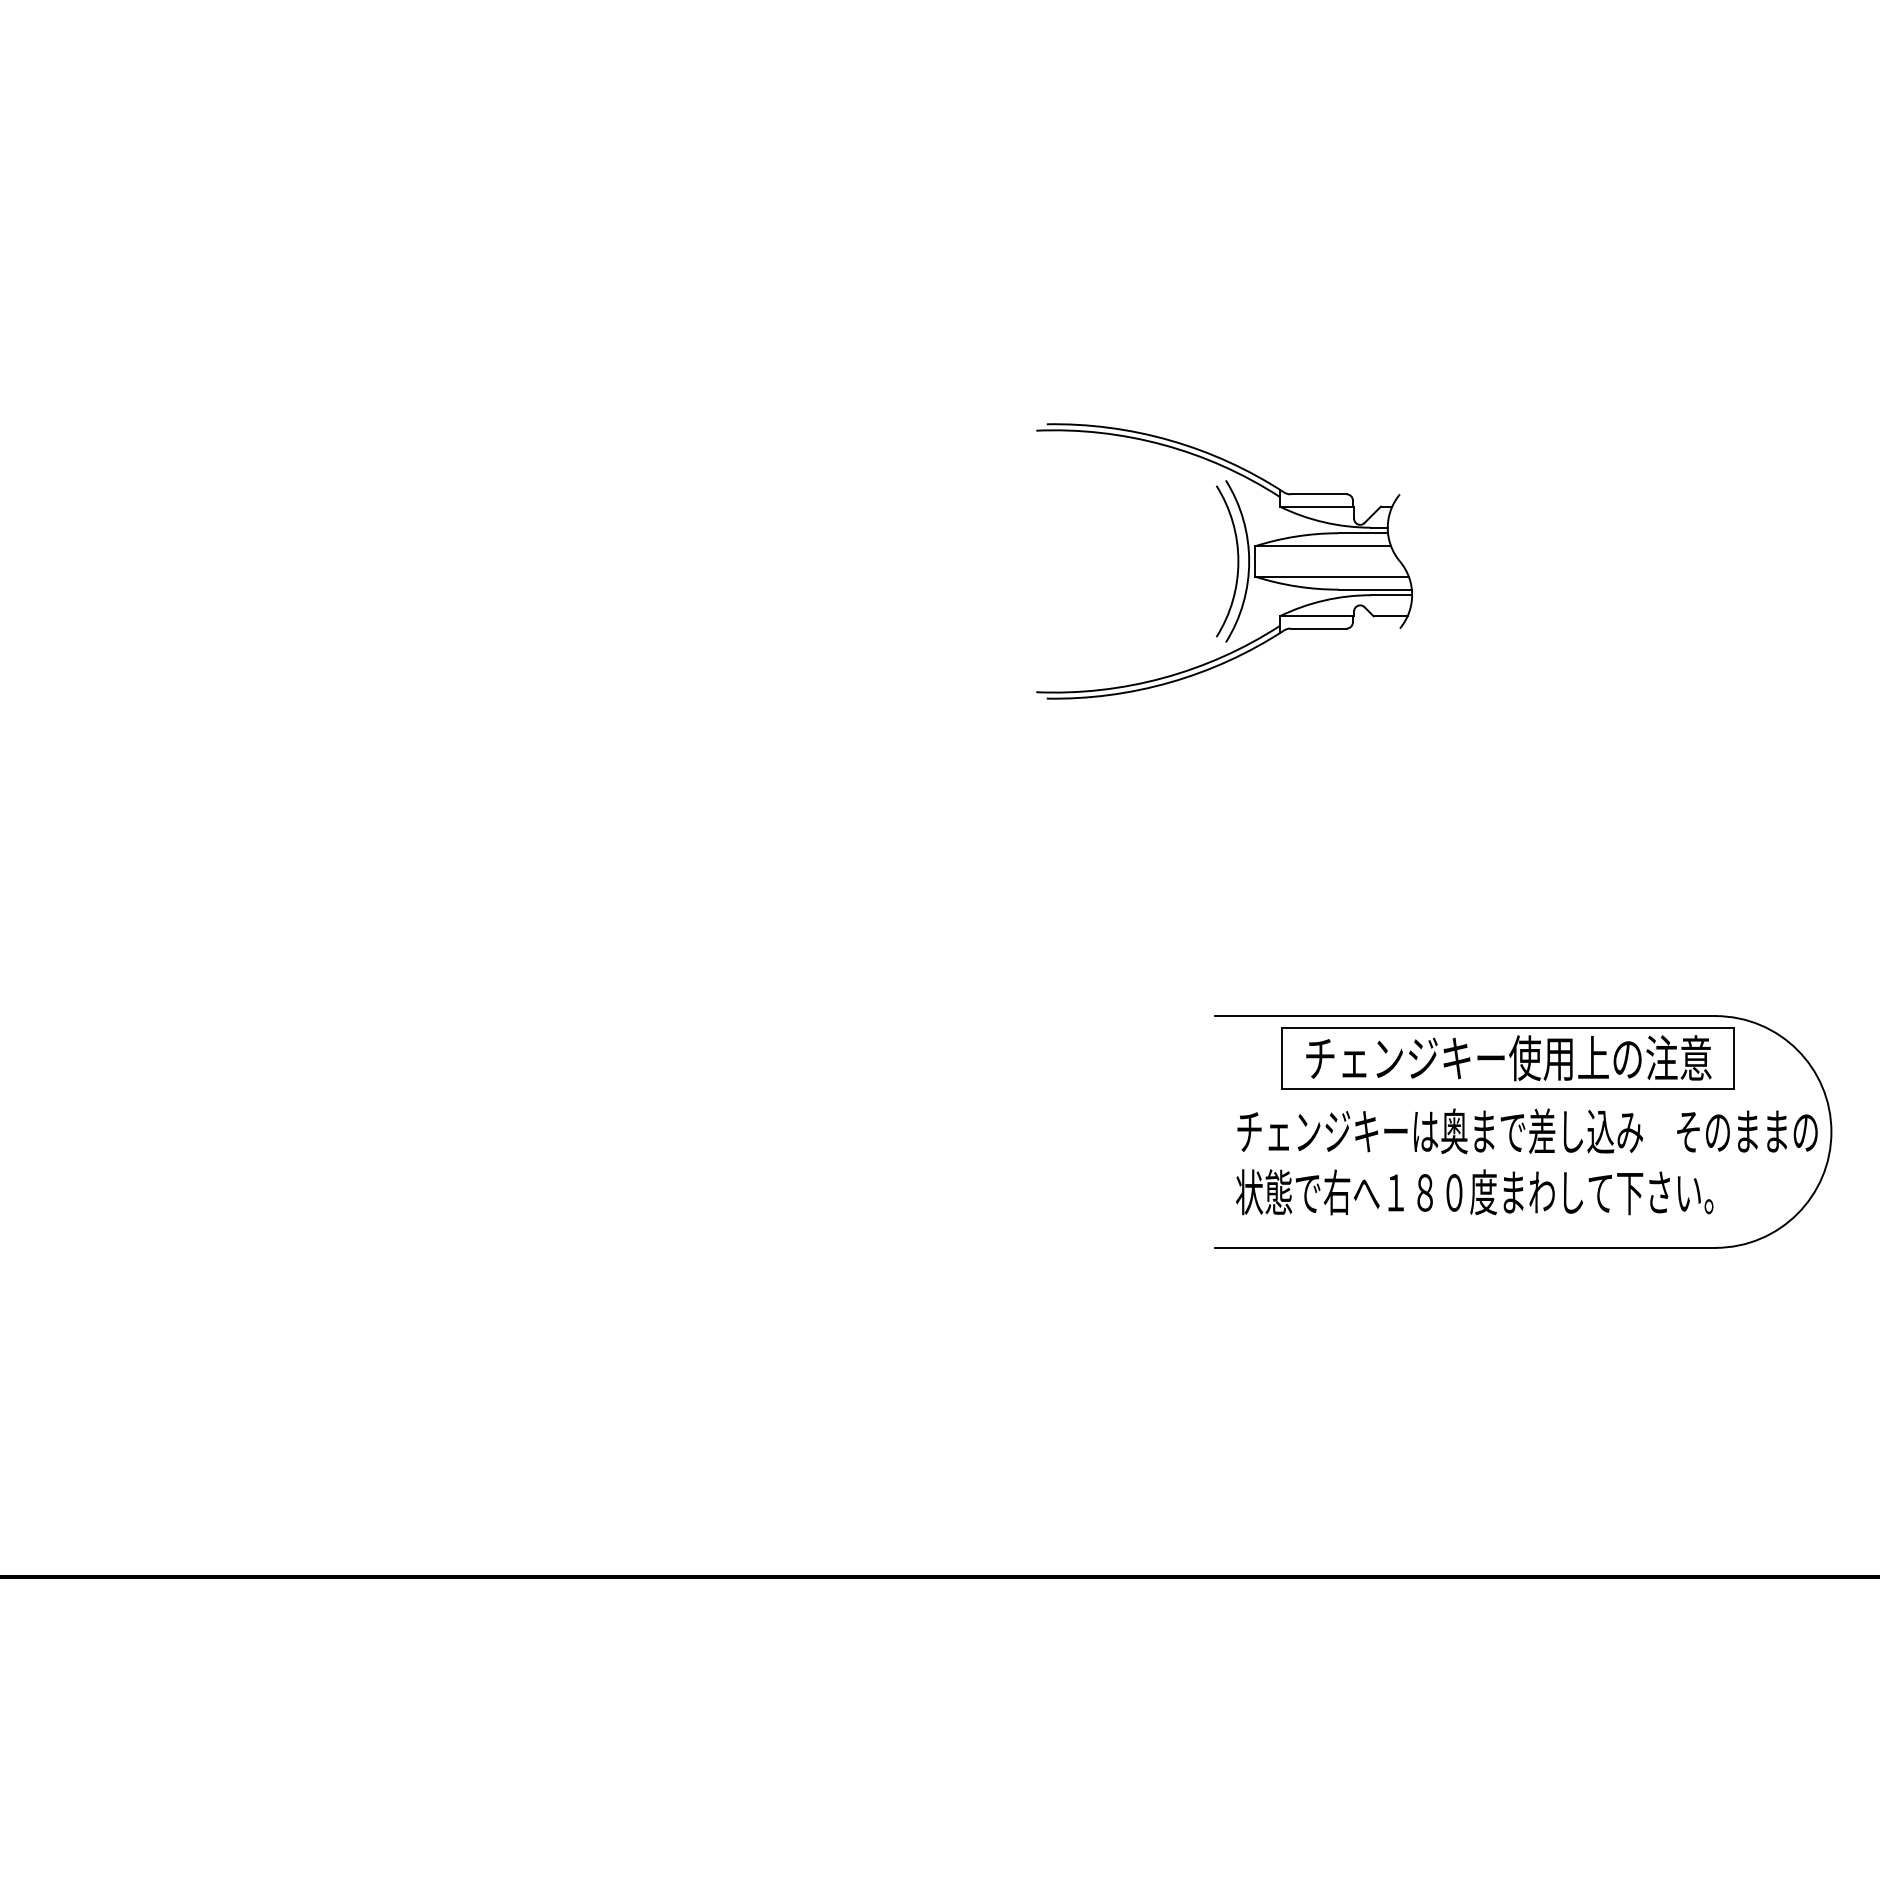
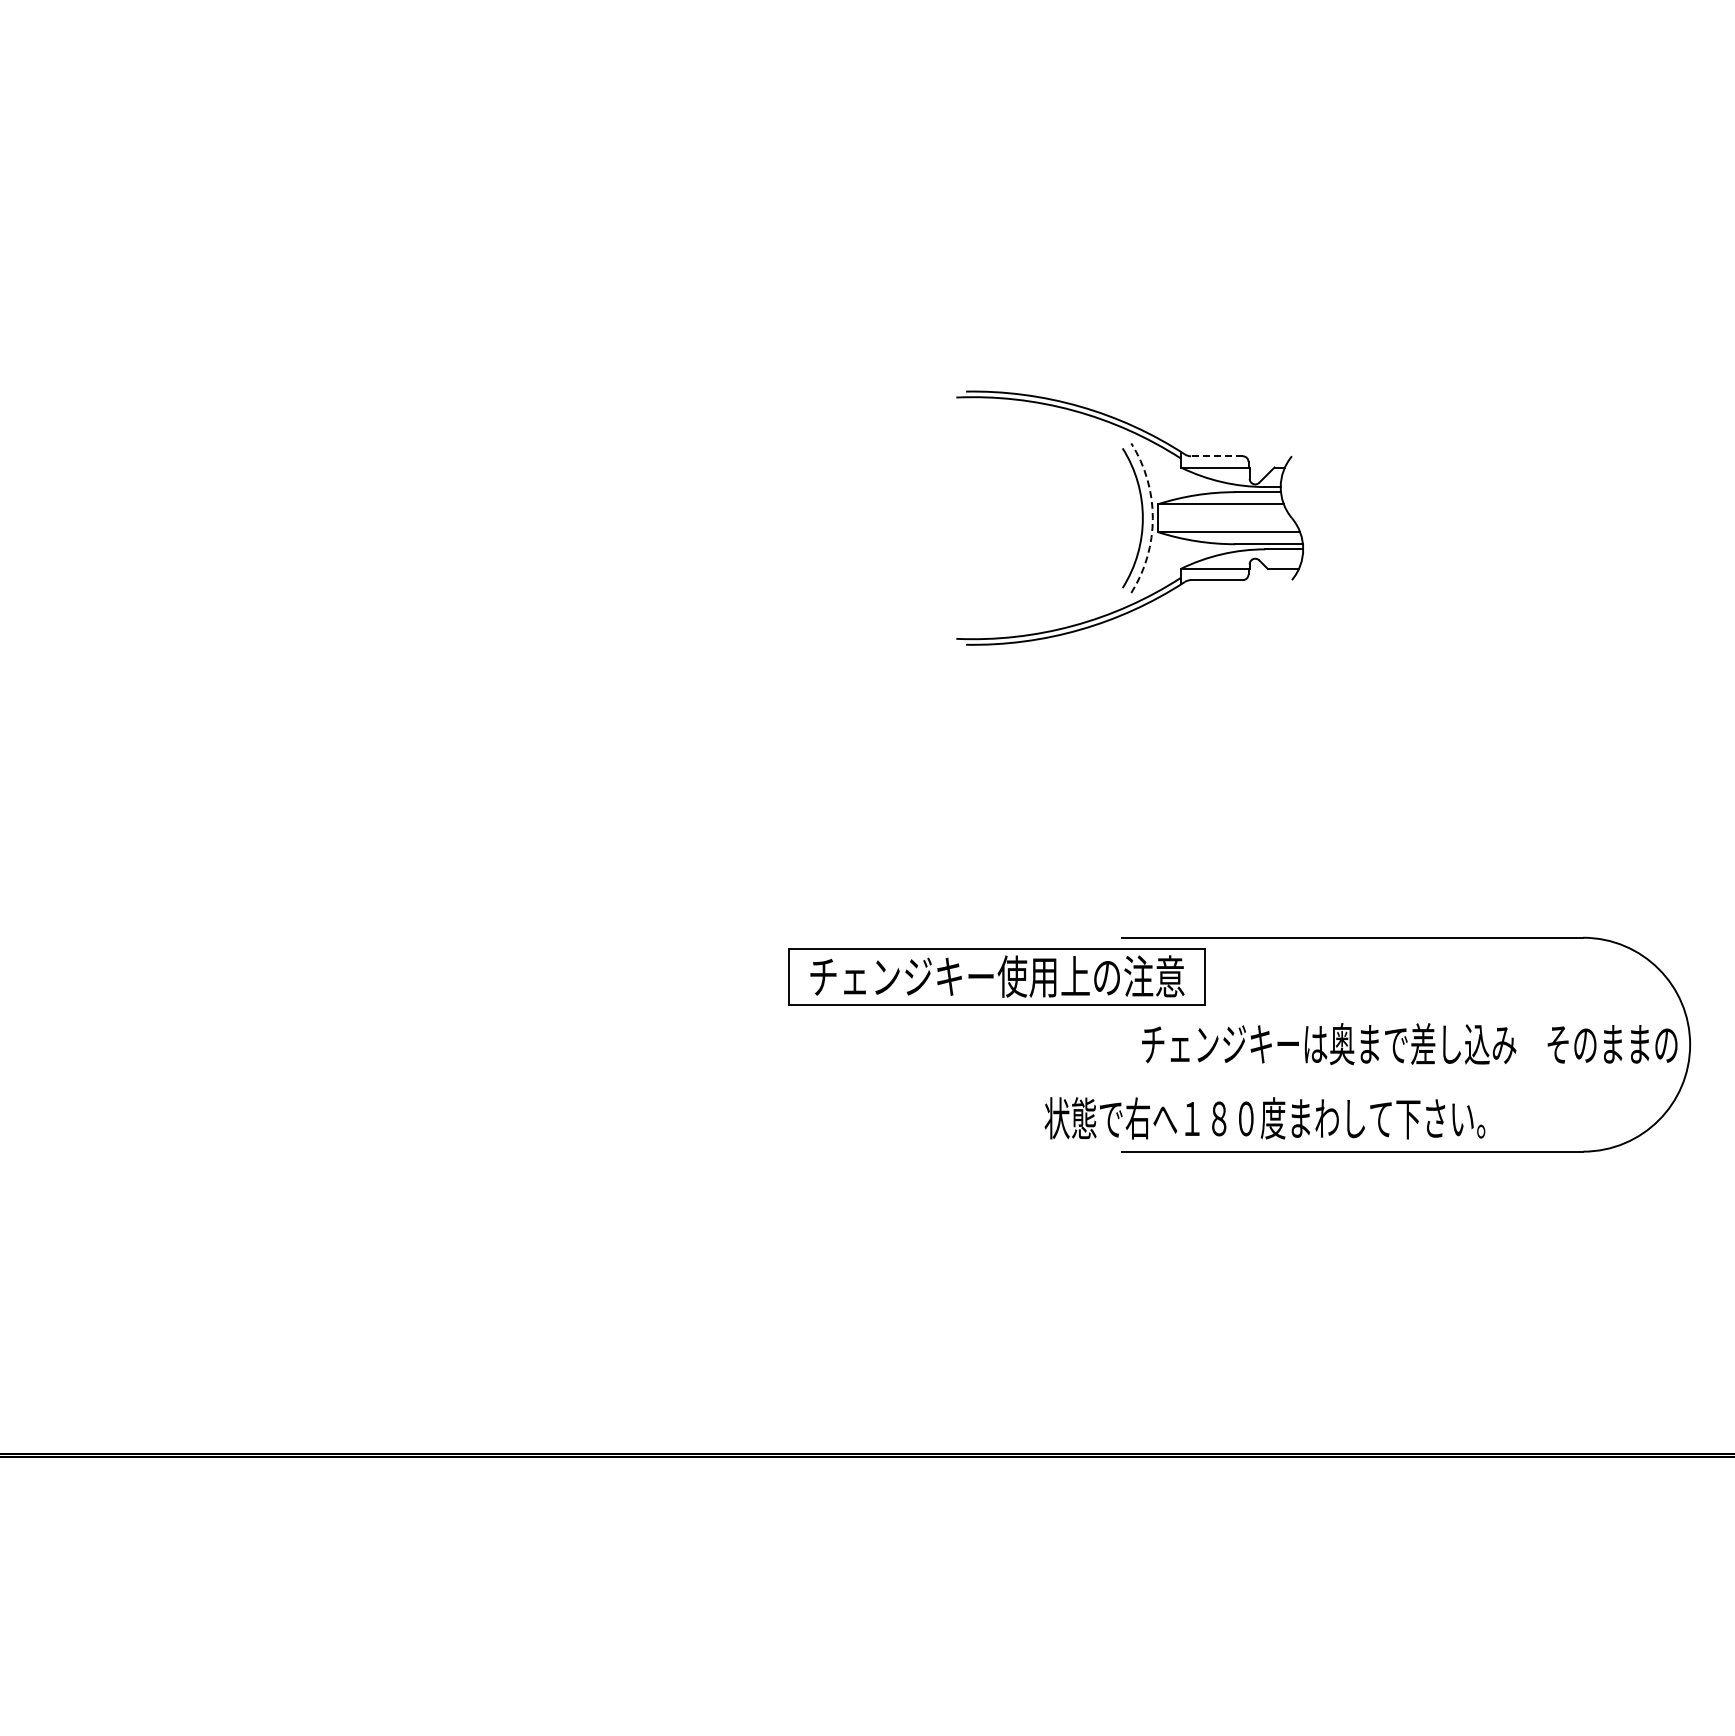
line: (1319, 494) -> (1217, 456), solid -> dashed
arc: (1248, 561) -> (1152, 518), solid -> dashed
part: (1507, 1058) -> (996, 976), moved
text: (1474, 1192) -> (1264, 1118), moved

